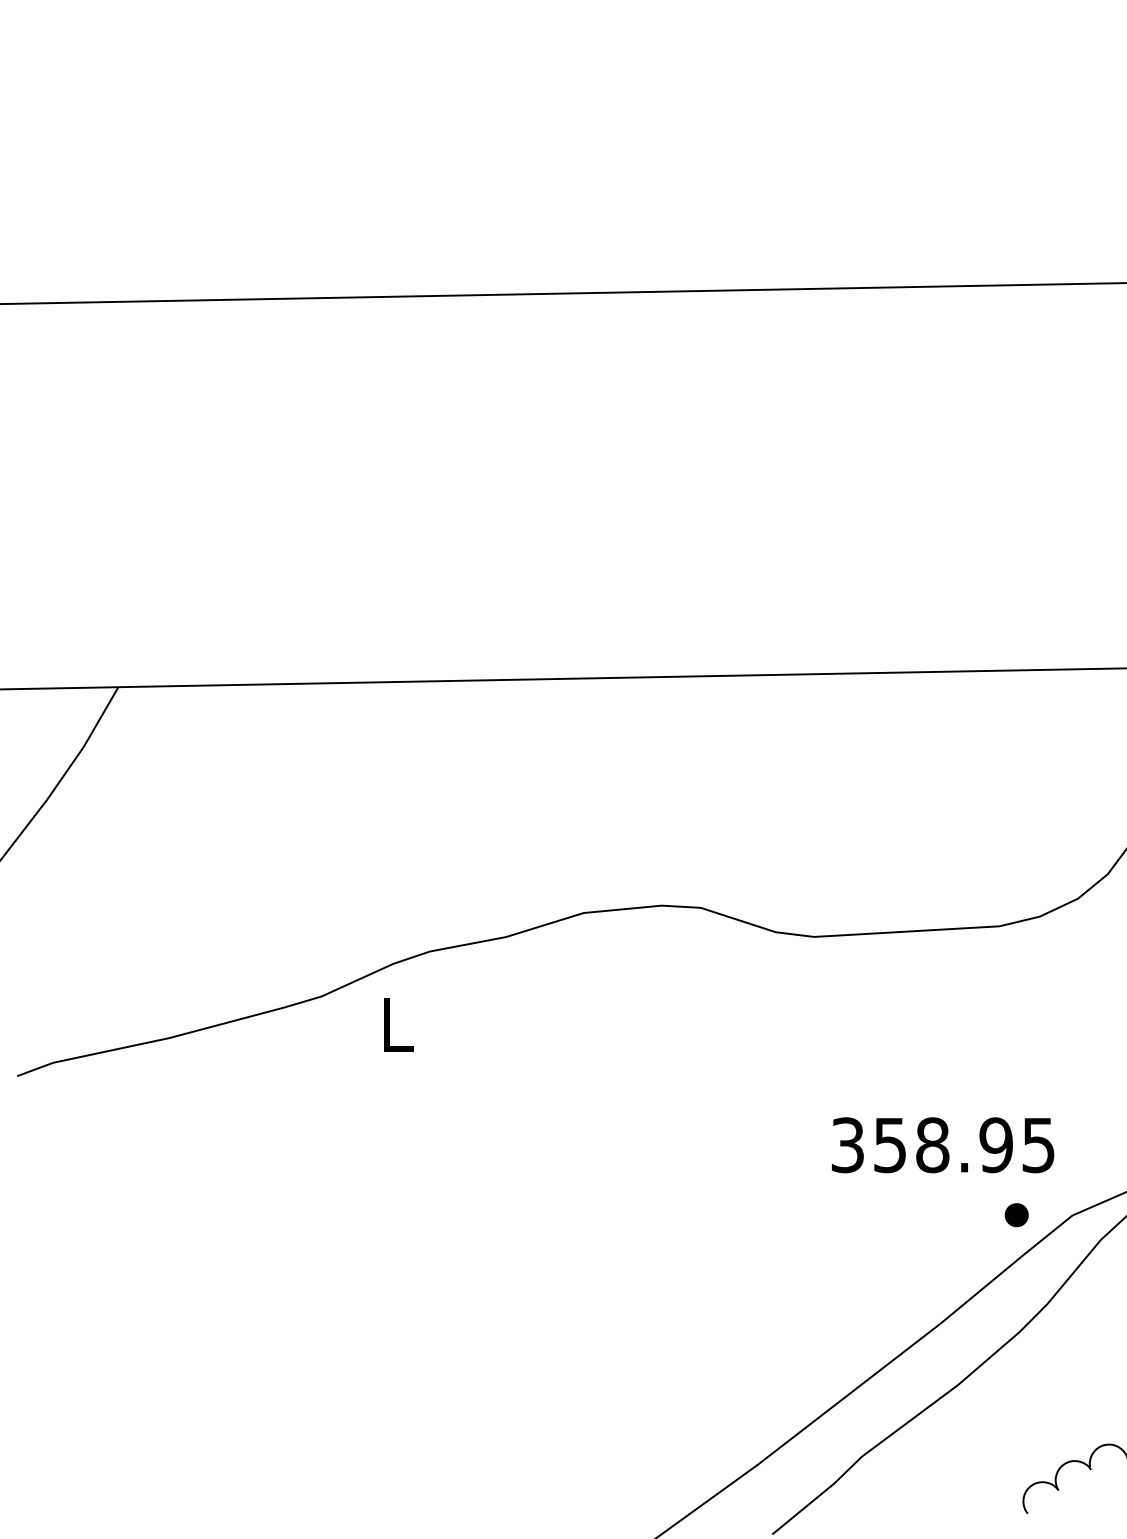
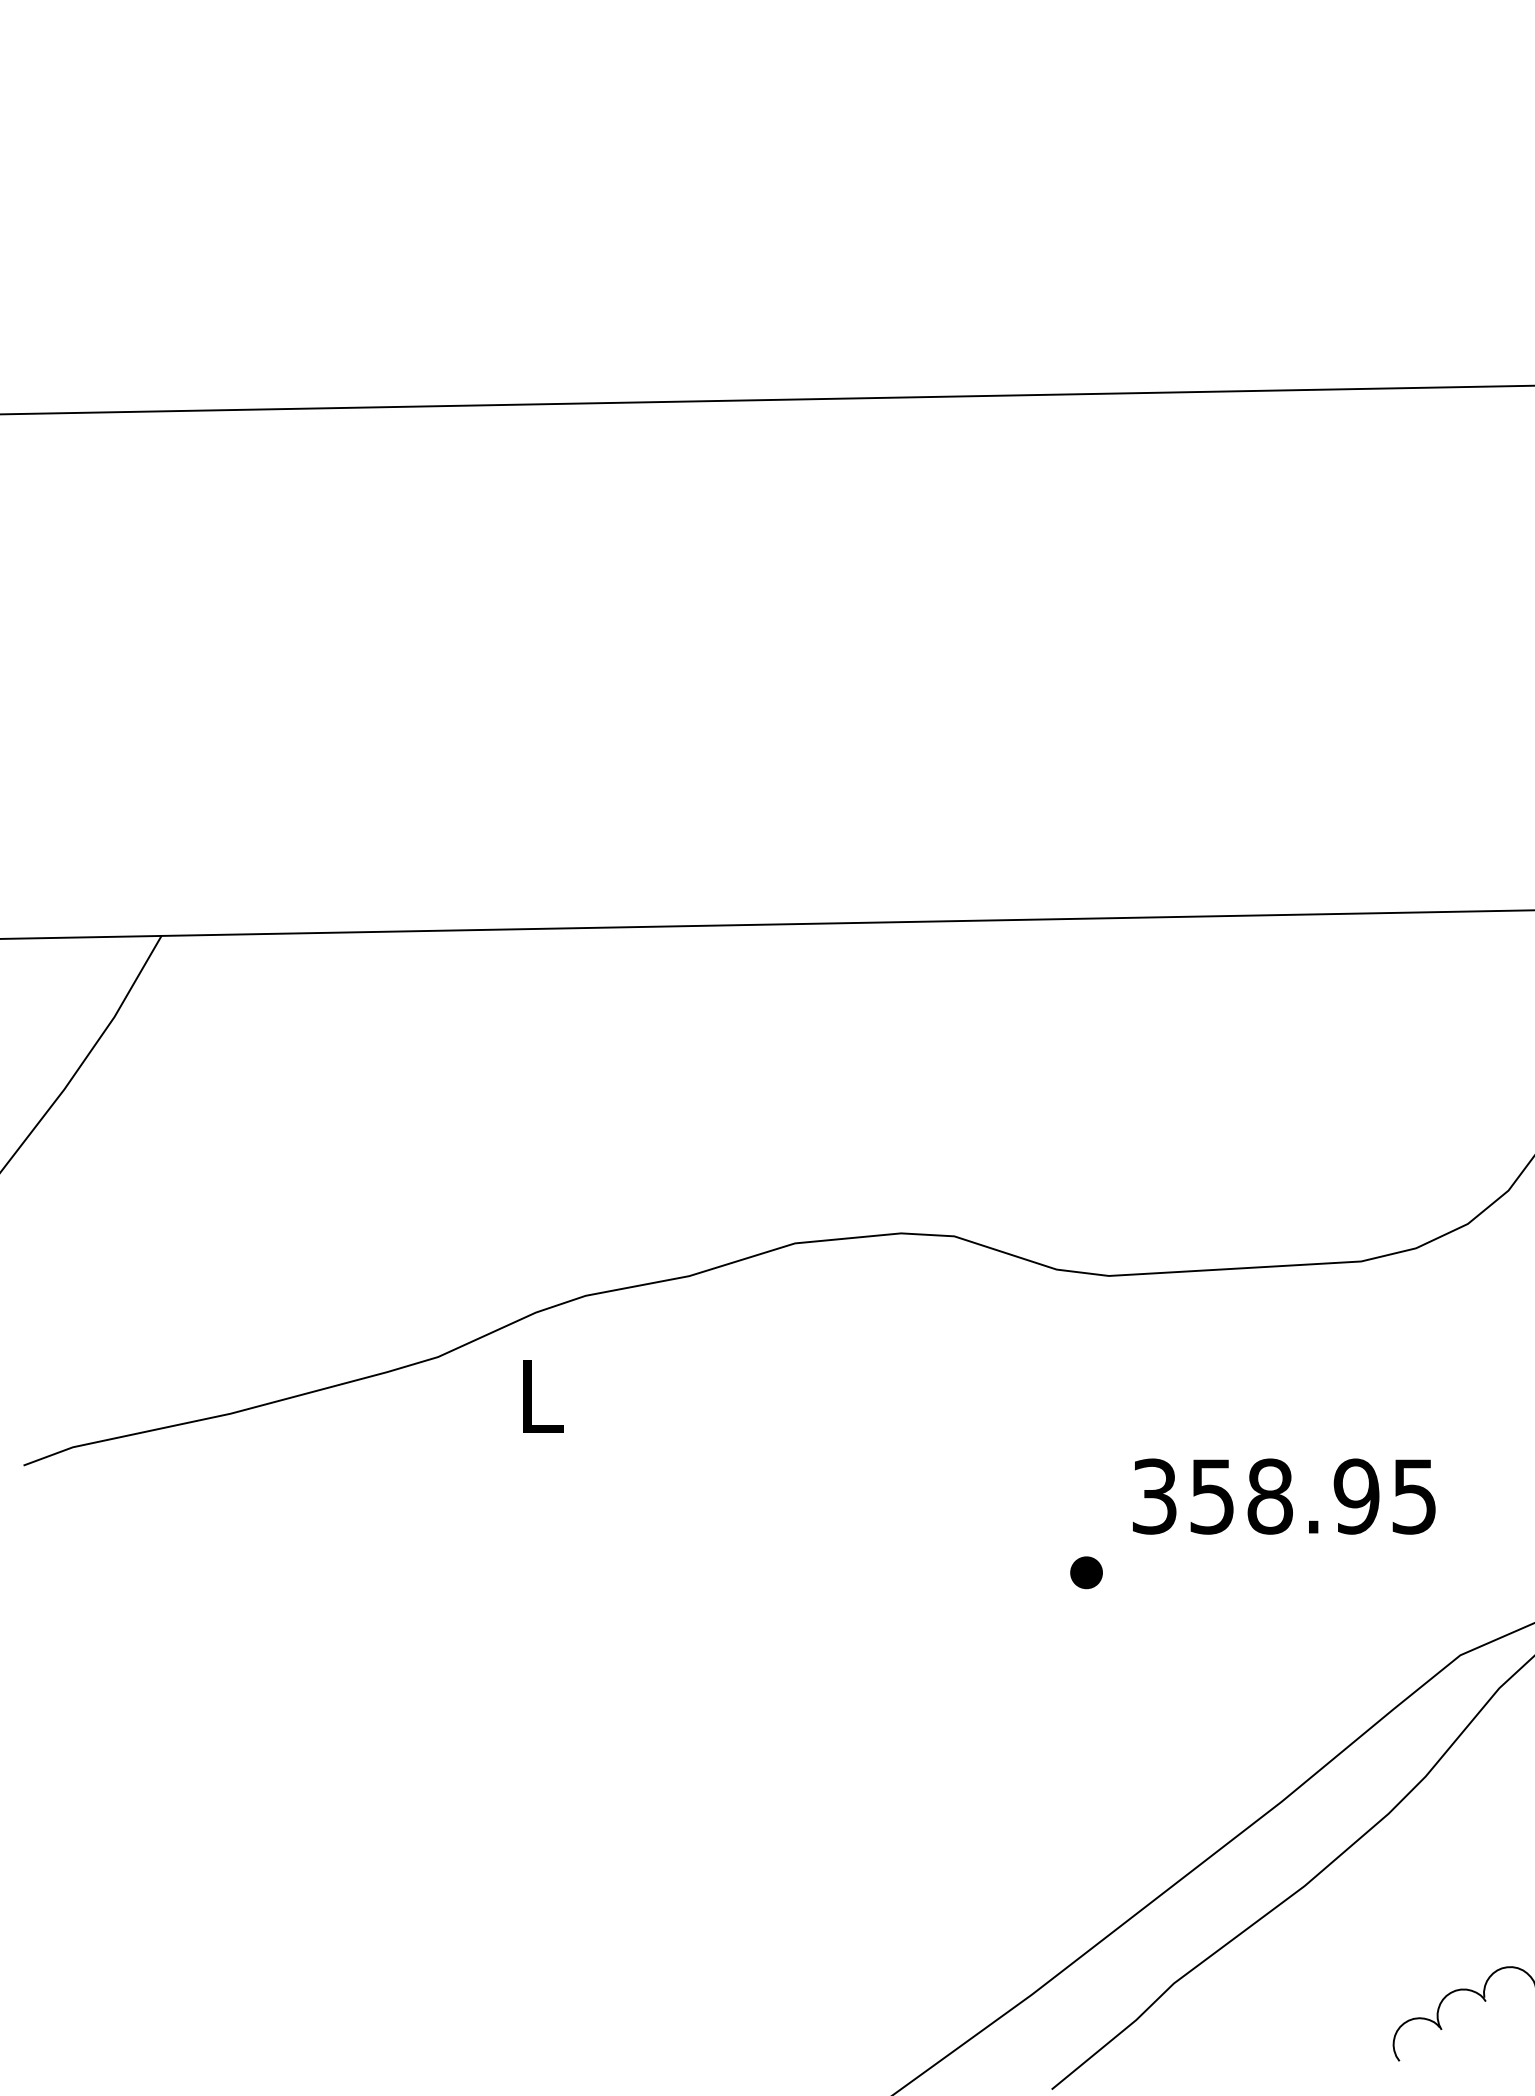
text: (943, 1145) -> (1284, 1496), moved
part: (1016, 1214) -> (1086, 1572), moved

